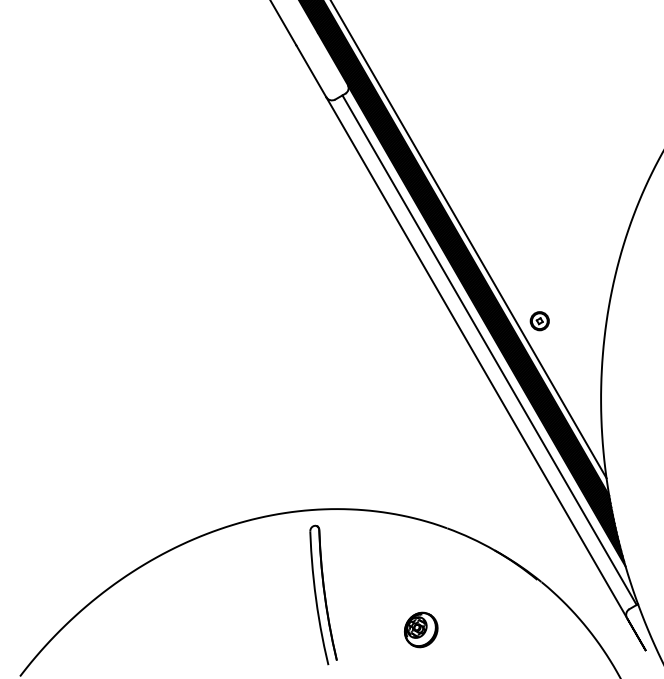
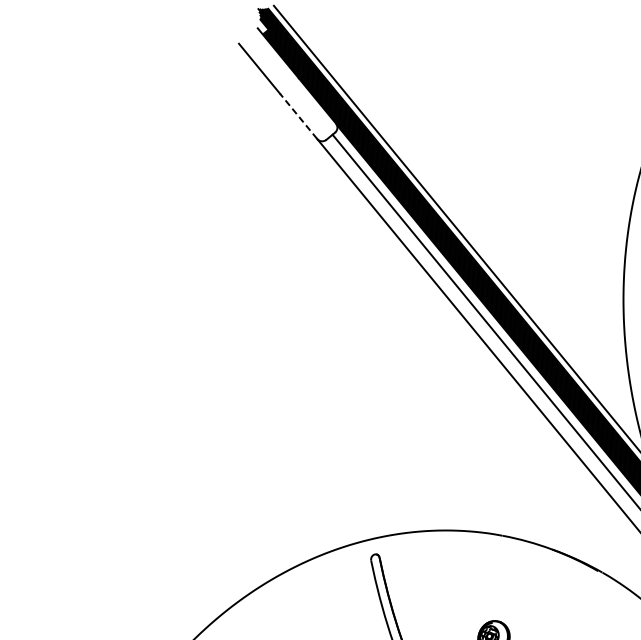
line: (311, 71) -> (298, 116), solid -> dashed
part: (539, 321) -> (558, 321), removed

